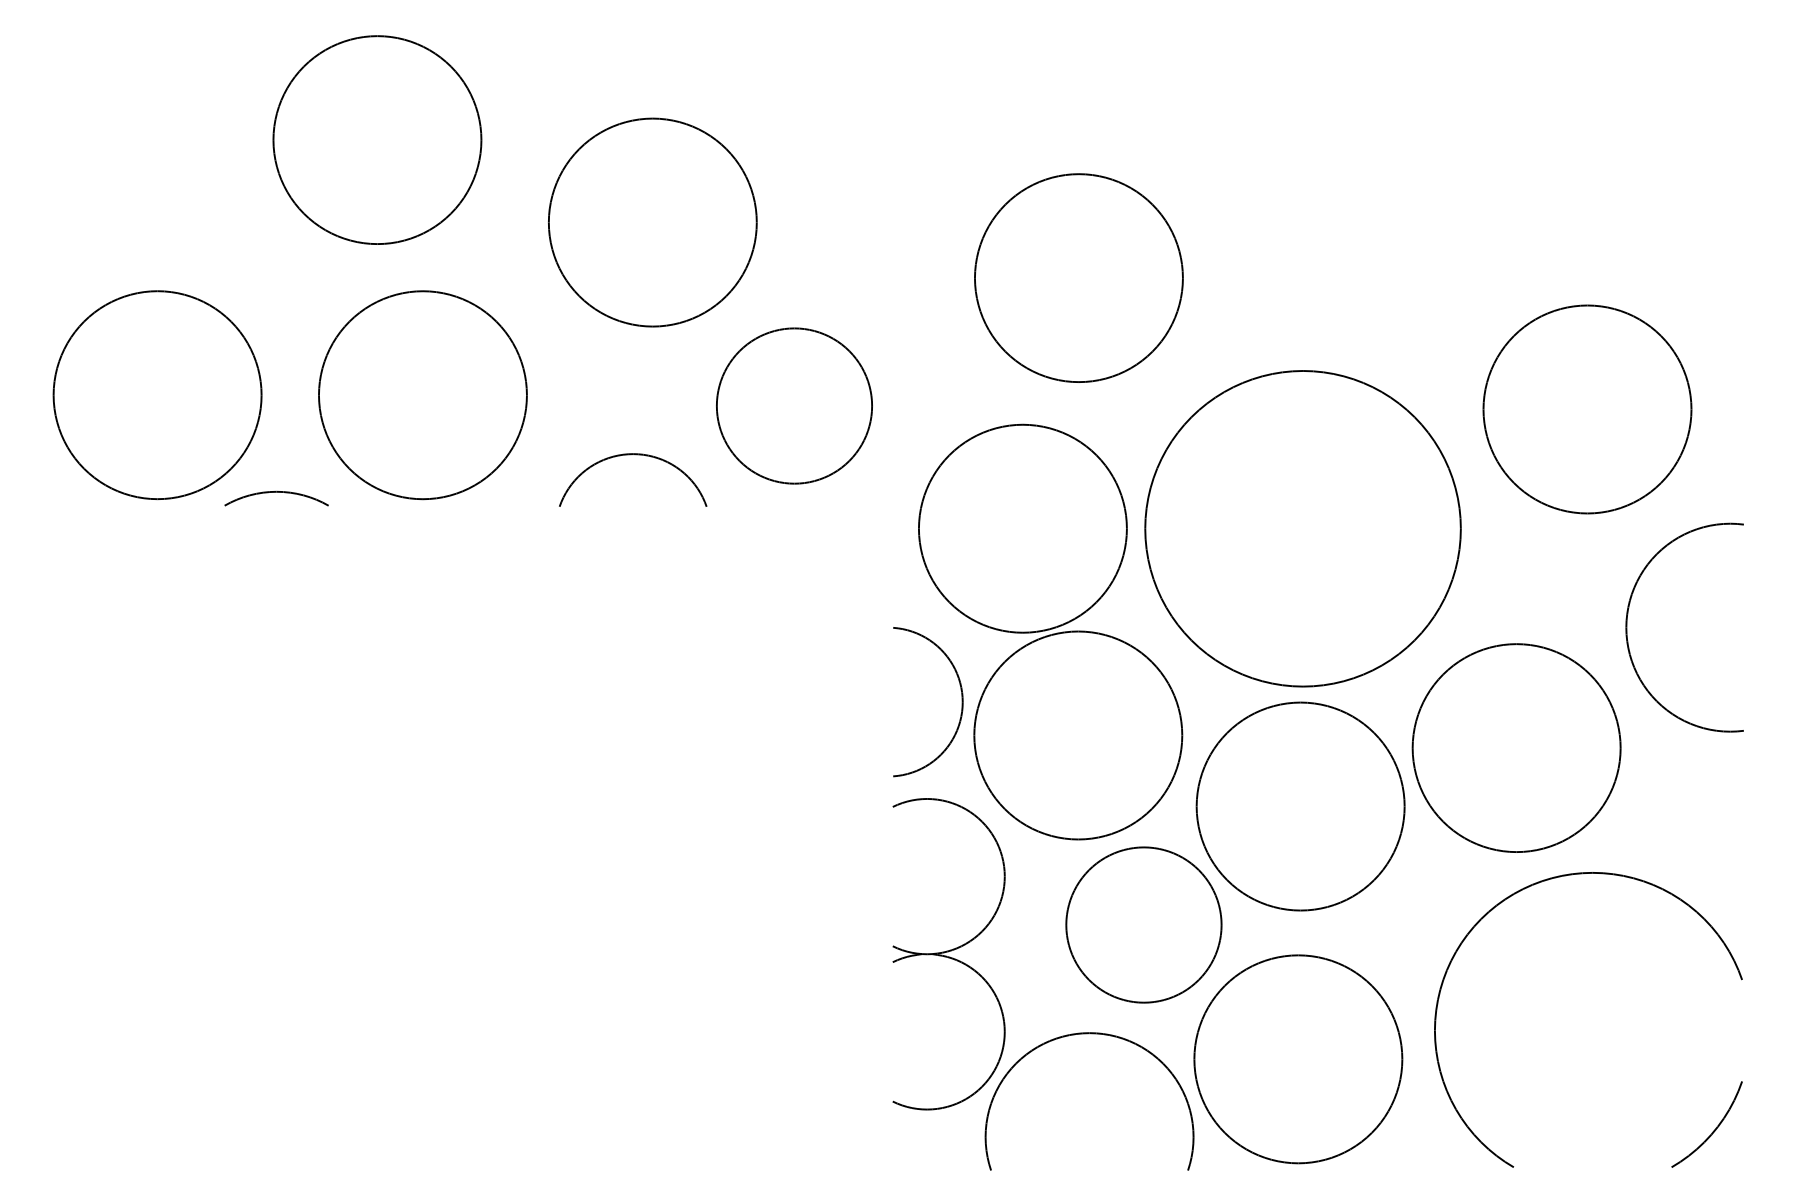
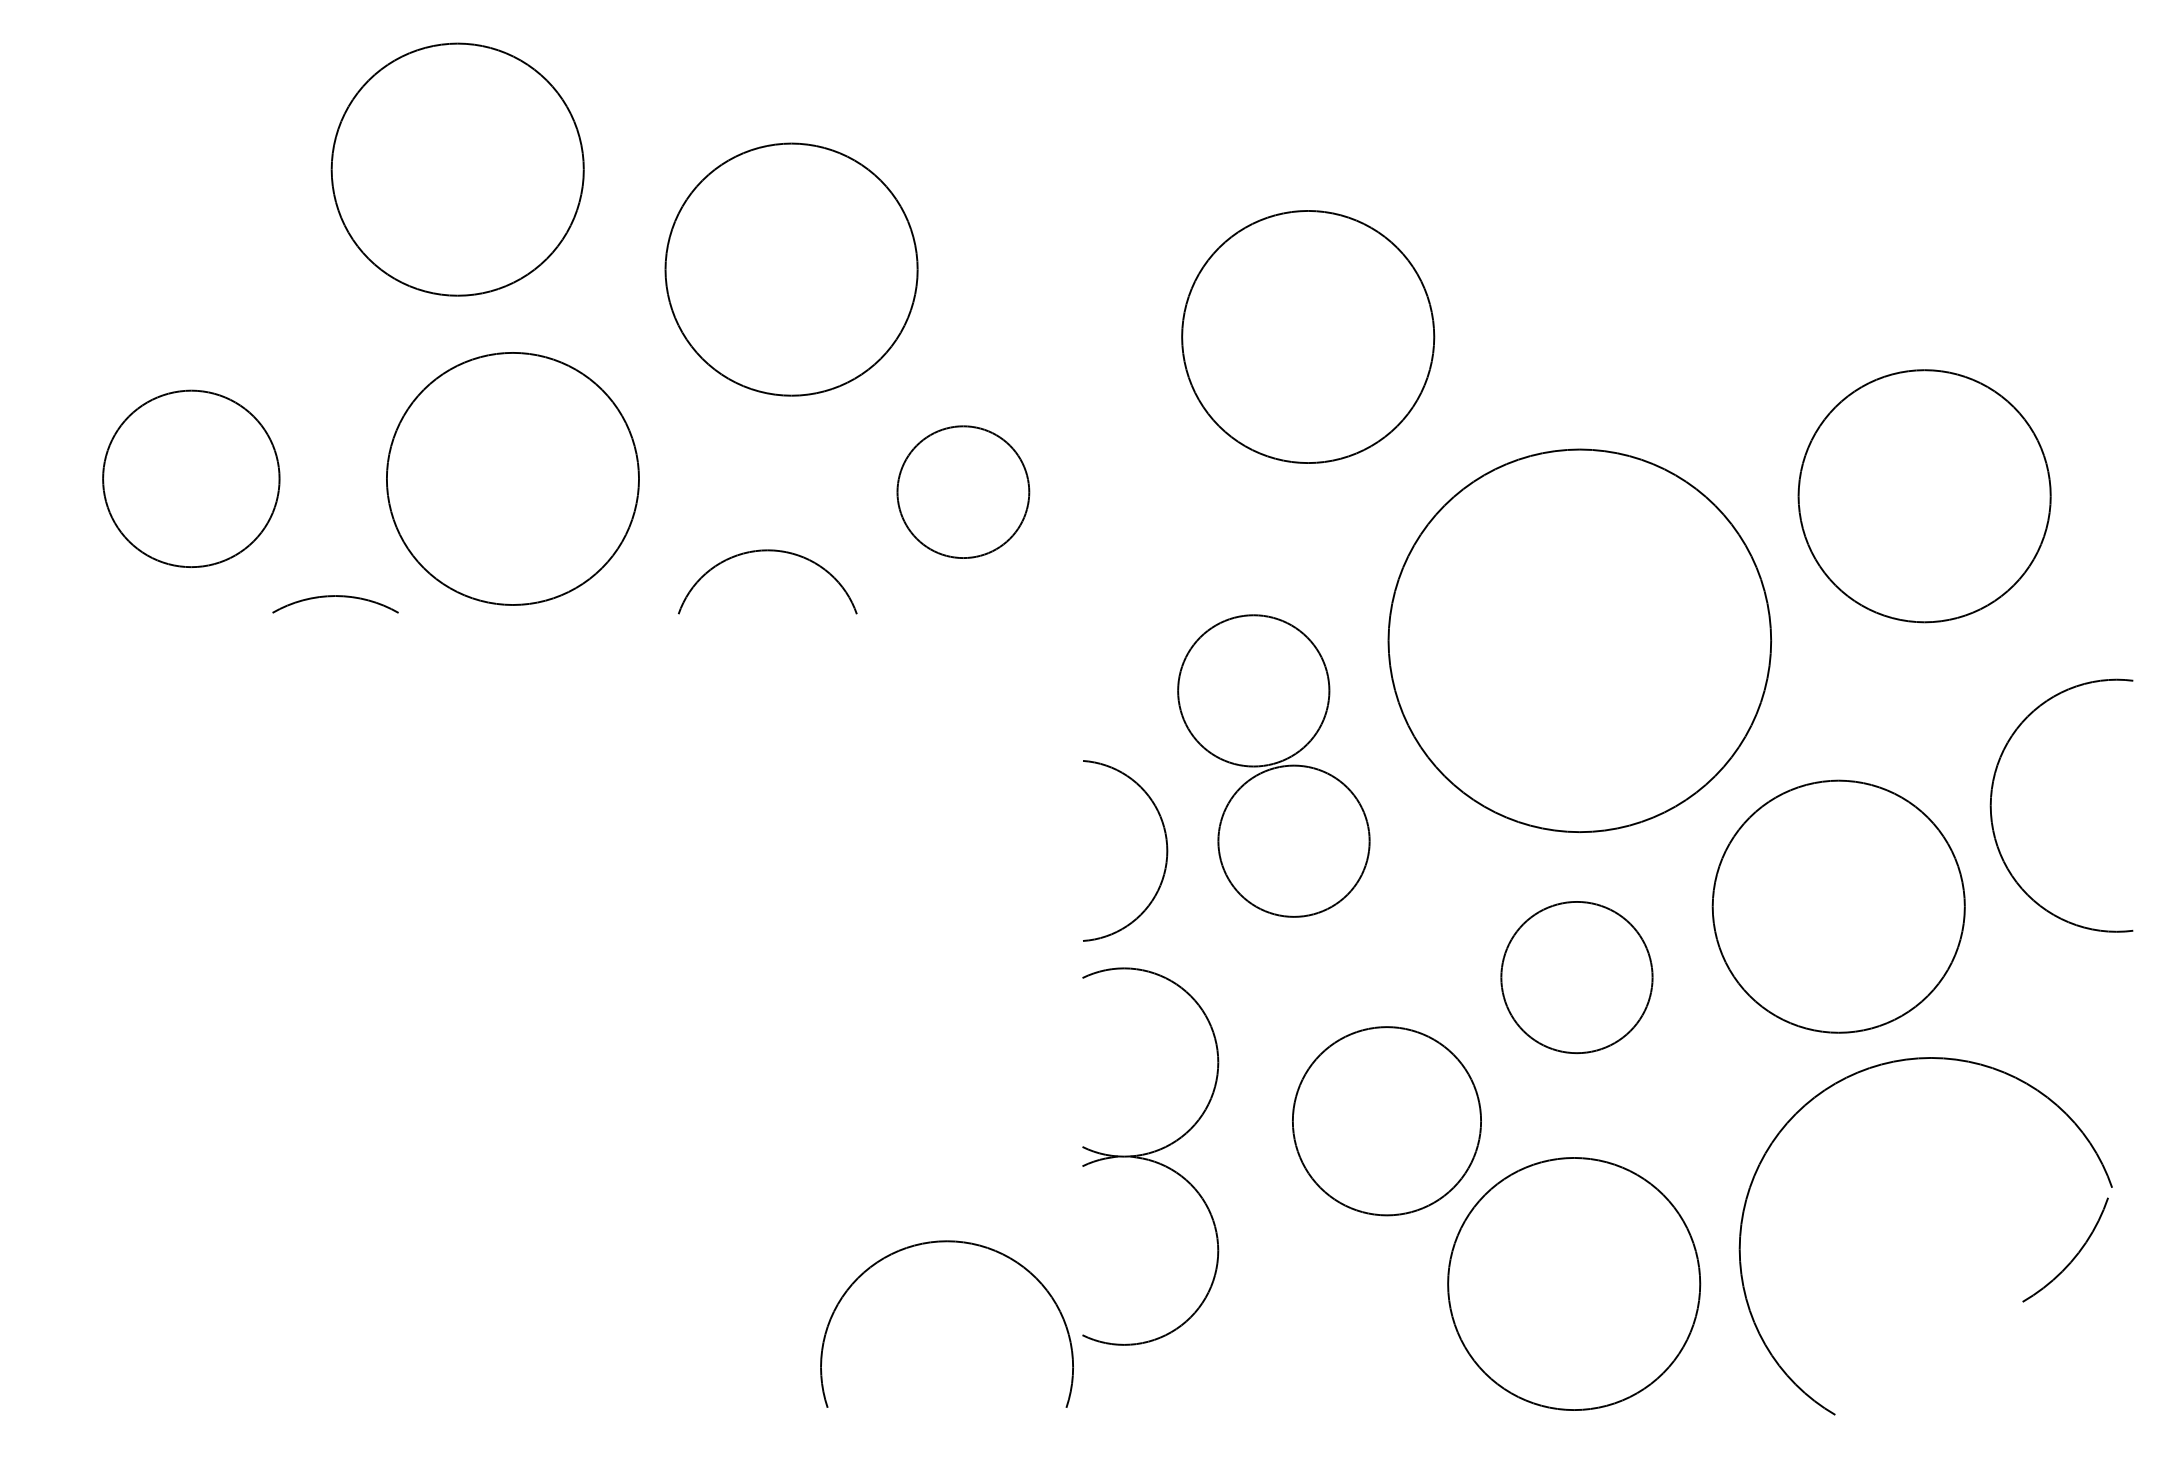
part: (157, 394) -> (191, 478), size x0.7
part: (794, 406) -> (963, 492), size x0.7
part: (1627, 619) -> (1992, 795), moved
part: (1050, 631) -> (1273, 765), size x0.6
part: (1300, 806) -> (1576, 977), size x0.6
part: (1089, 1034) -> (946, 1242), moved
part: (1713, 1130) -> (2073, 1257), moved

